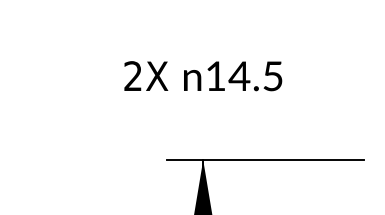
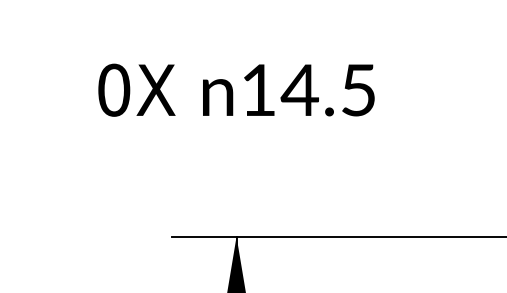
text: (133, 76) -> (114, 90), 2X -> 0X

